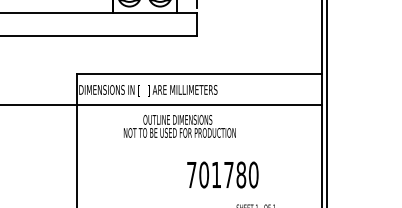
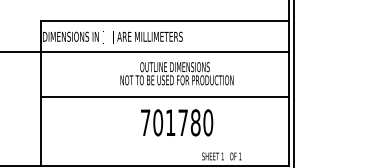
text: (179, 126) -> (176, 73), moved
line: (199, 149) -> (164, 97), added
text: (222, 174) -> (176, 122), moved

